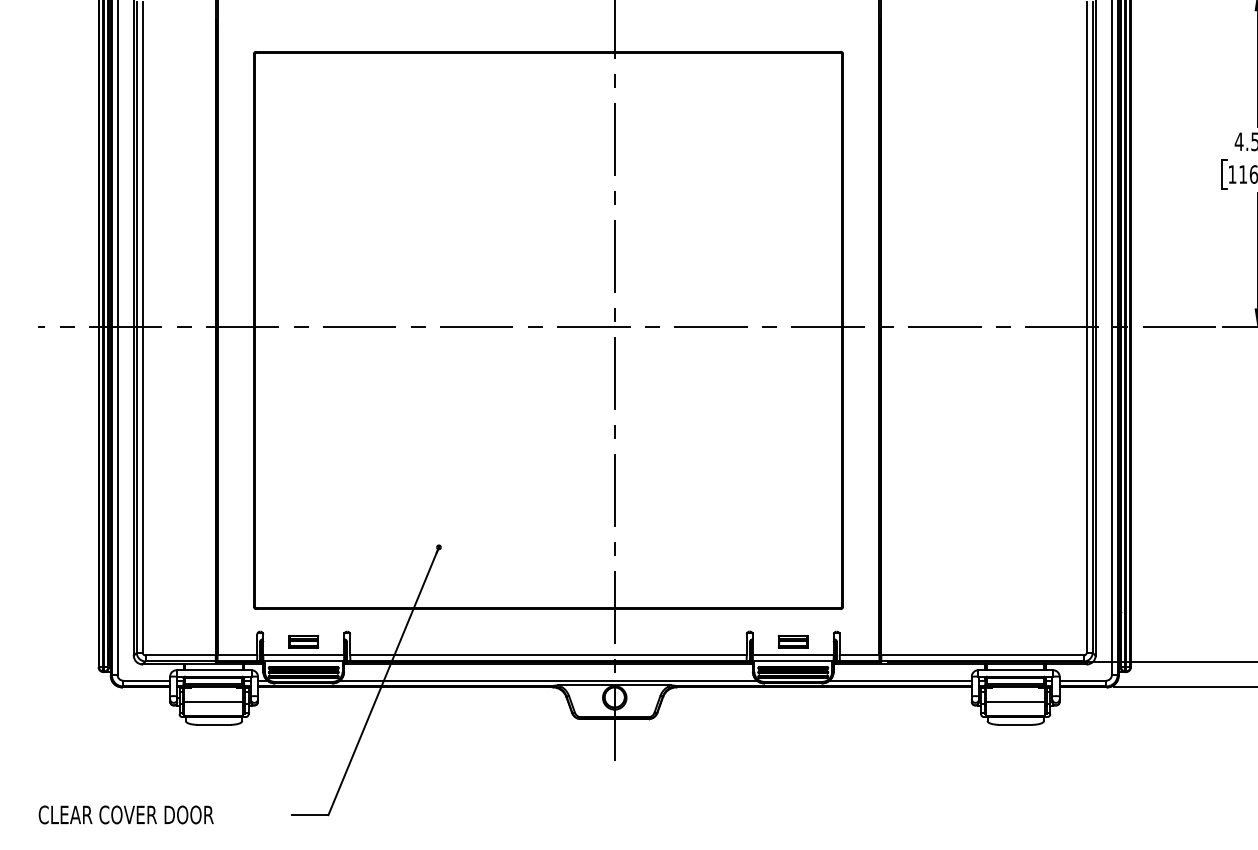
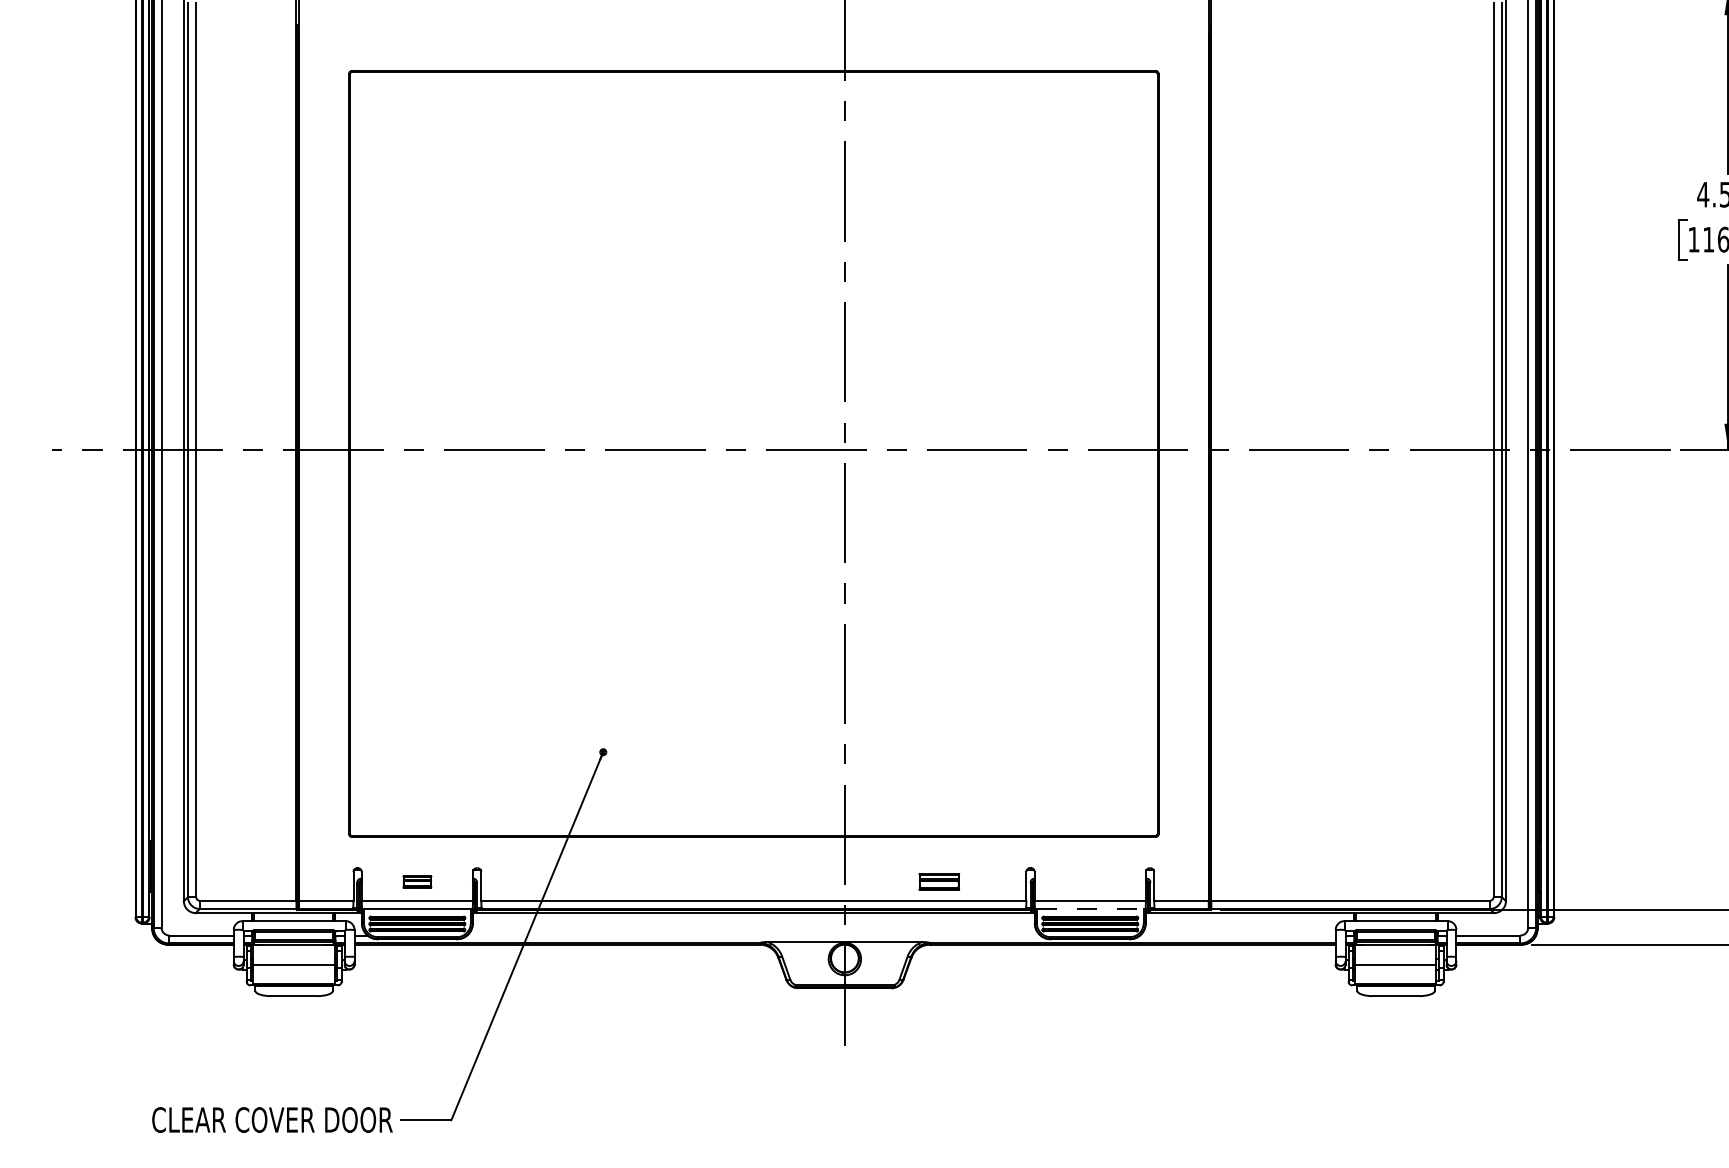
part: (303, 641) -> (417, 881), size x0.7
part: (793, 641) -> (939, 881), moved
line: (793, 661) -> (1090, 908), solid -> dashed
line: (548, 680) -> (753, 935), removed
line: (900, 680) -> (1237, 935), removed
text: (126, 814) -> (272, 1119), moved

